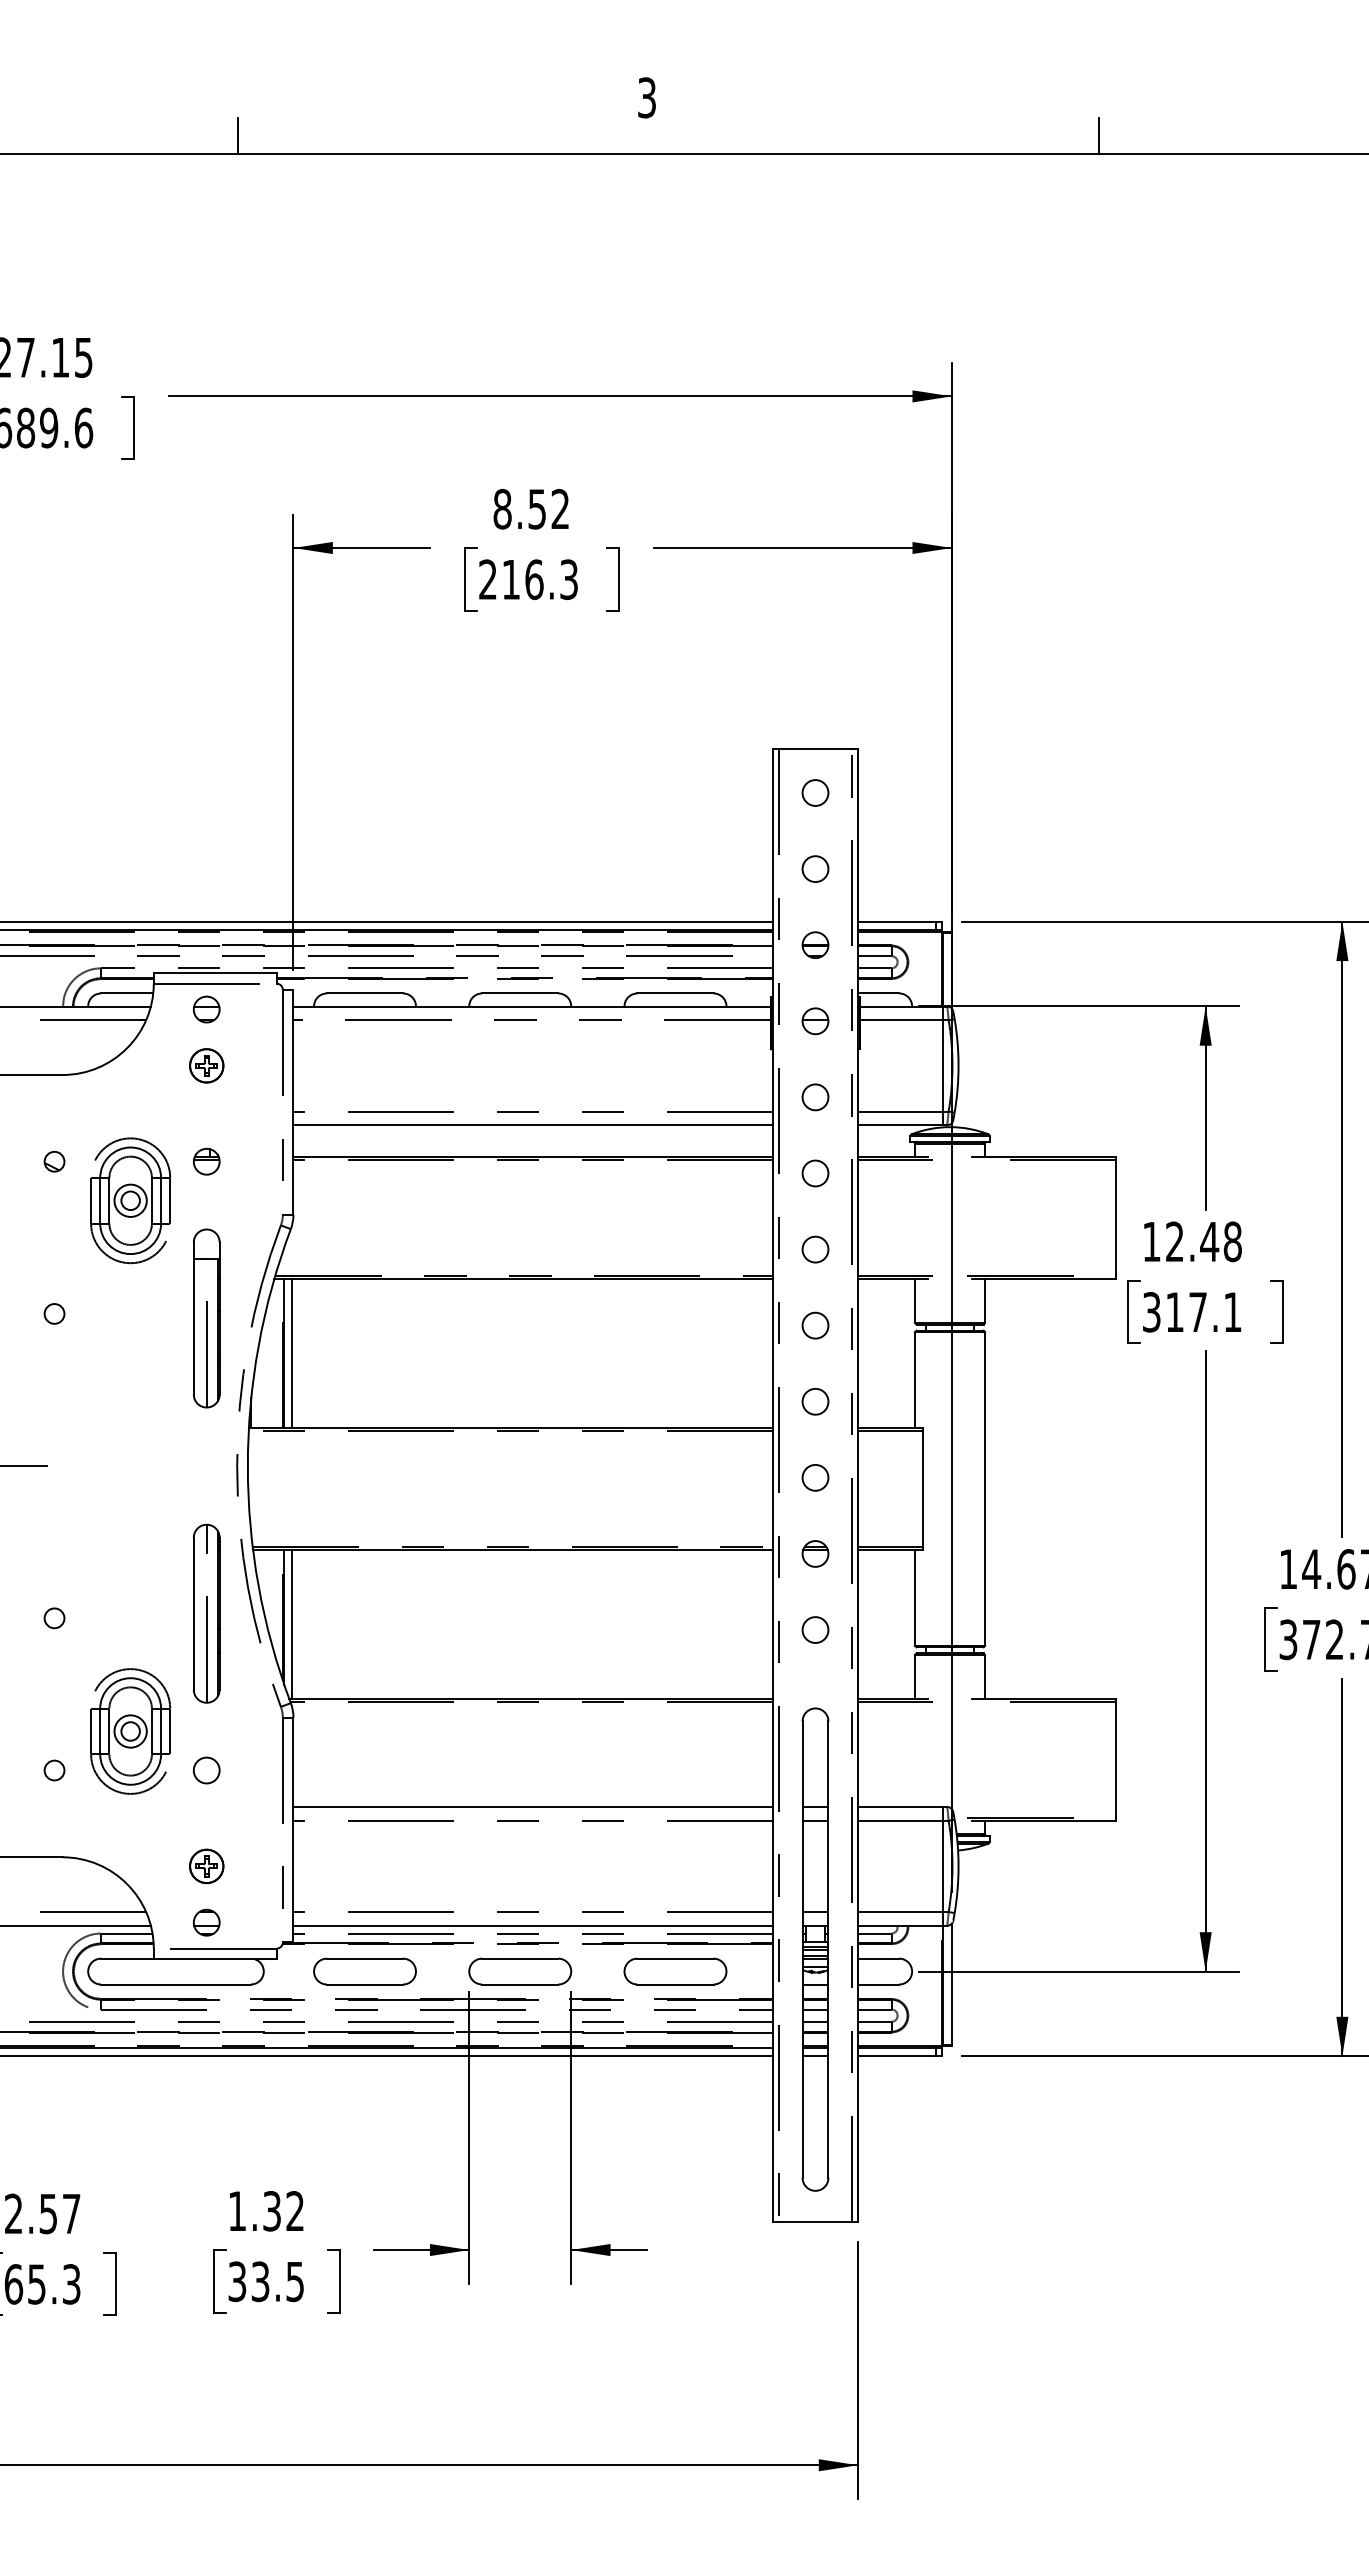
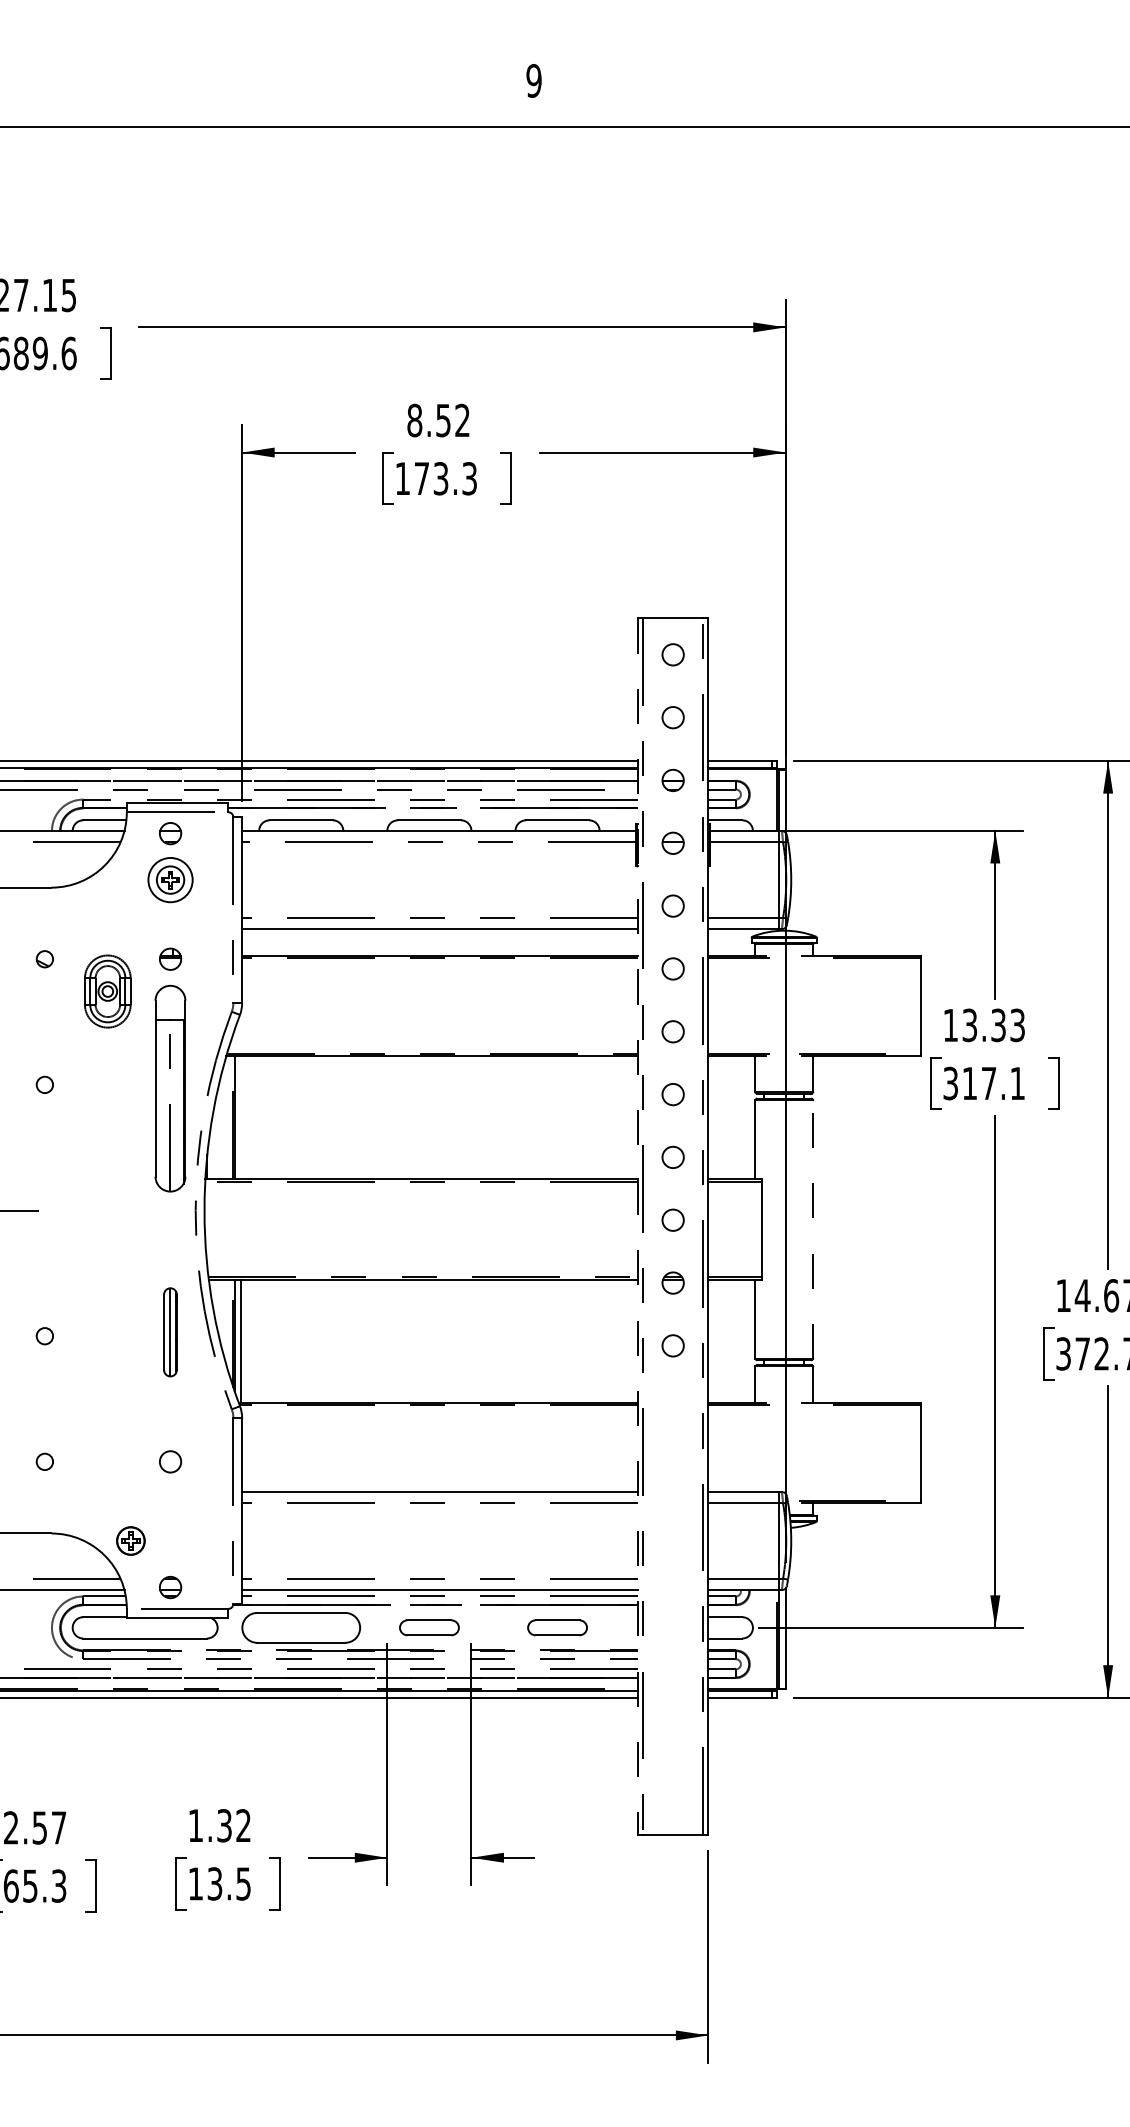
text: (646, 97) -> (533, 80), 3 -> 9
line: (237, 135) -> (195, 111), removed
line: (1098, 135) -> (906, 111), removed
text: (511, 579) -> (422, 478), 216.3 -> 173.3
circle: (206, 1065) -> (170, 879), size x1.6
part: (130, 1200) -> (107, 991), size x0.7
text: (1203, 1241) -> (993, 1025), 12.48 -> 13.33
part: (206, 1318) -> (170, 1088), size x1.4
line: (291, 1353) -> (240, 1117), removed
line: (772, 1485) -> (637, 1226), solid -> dashed
line: (985, 1488) -> (813, 1229), solid -> dashed
part: (206, 1613) -> (170, 1332), size x0.6
part: (130, 1731) -> (107, 1429), removed
part: (206, 1866) -> (130, 1541), moved
part: (815, 1949) -> (673, 1609), removed
part: (364, 1971) -> (300, 1627), size x1.4
part: (520, 1971) -> (429, 1627), size x0.7
part: (675, 1971) -> (557, 1627), size x0.7
text: (237, 2281) -> (195, 1883), 33.5 -> 13.5

